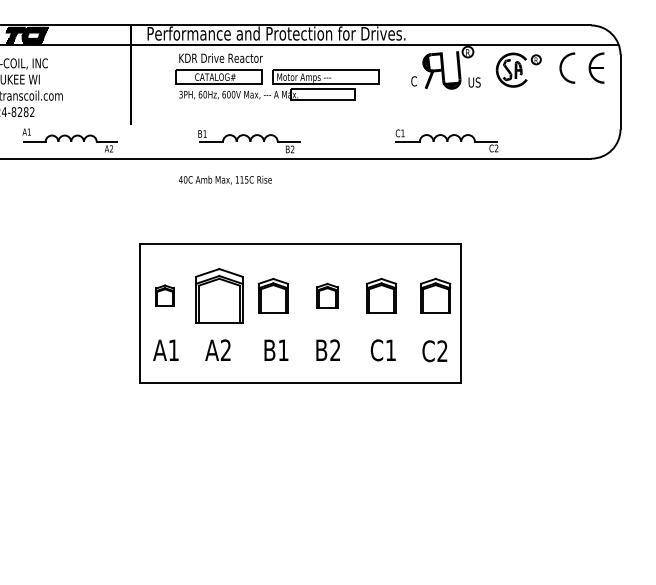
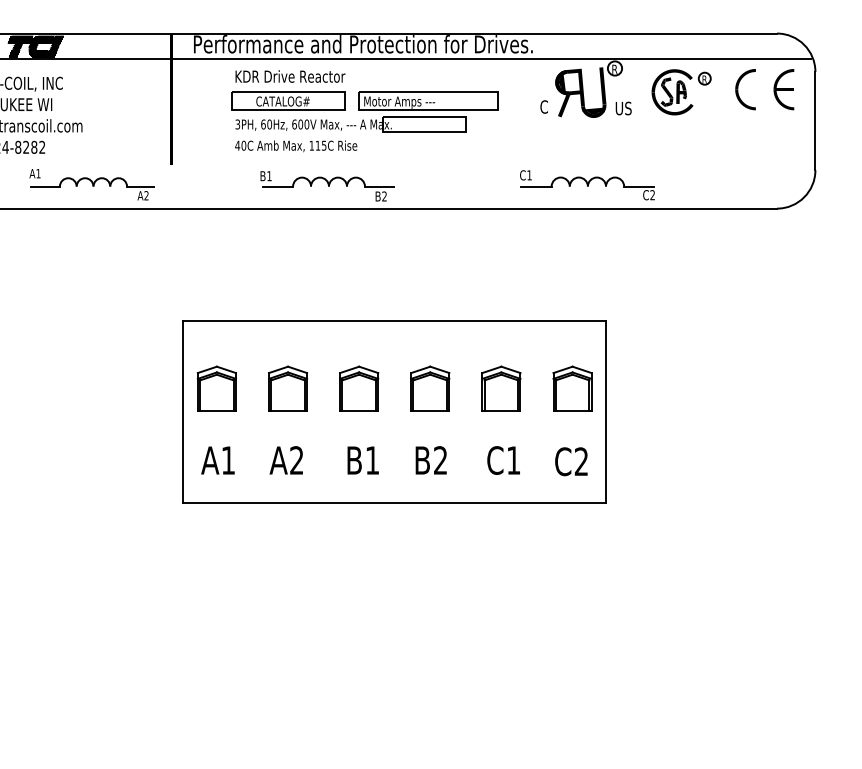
text: (225, 180) -> (296, 146), moved
part: (164, 295) -> (216, 388), size x1.67
part: (218, 295) -> (287, 388), size x0.62
part: (327, 295) -> (430, 388), size x1.43

